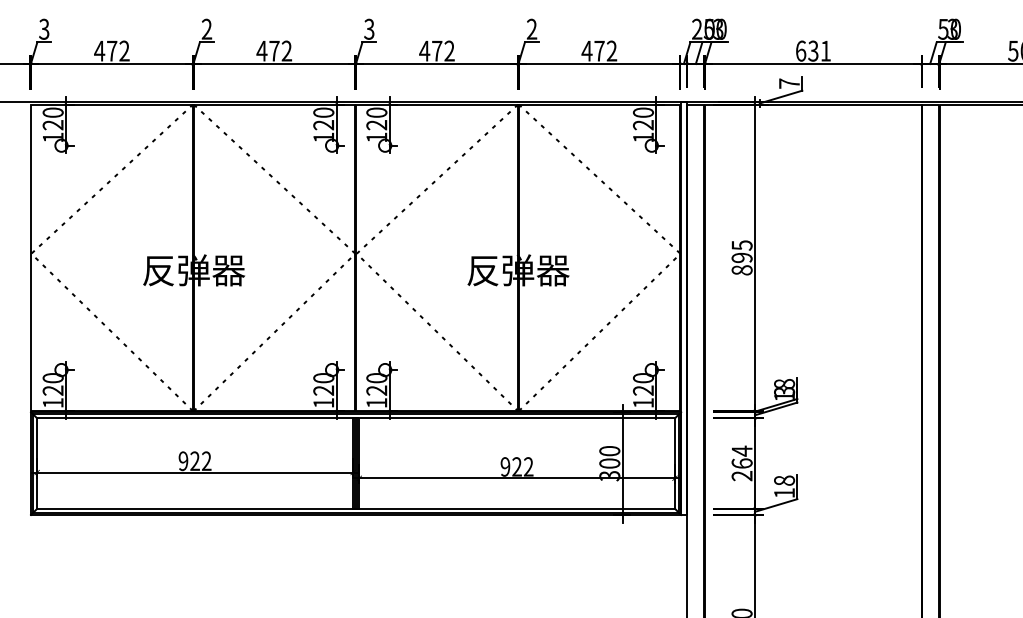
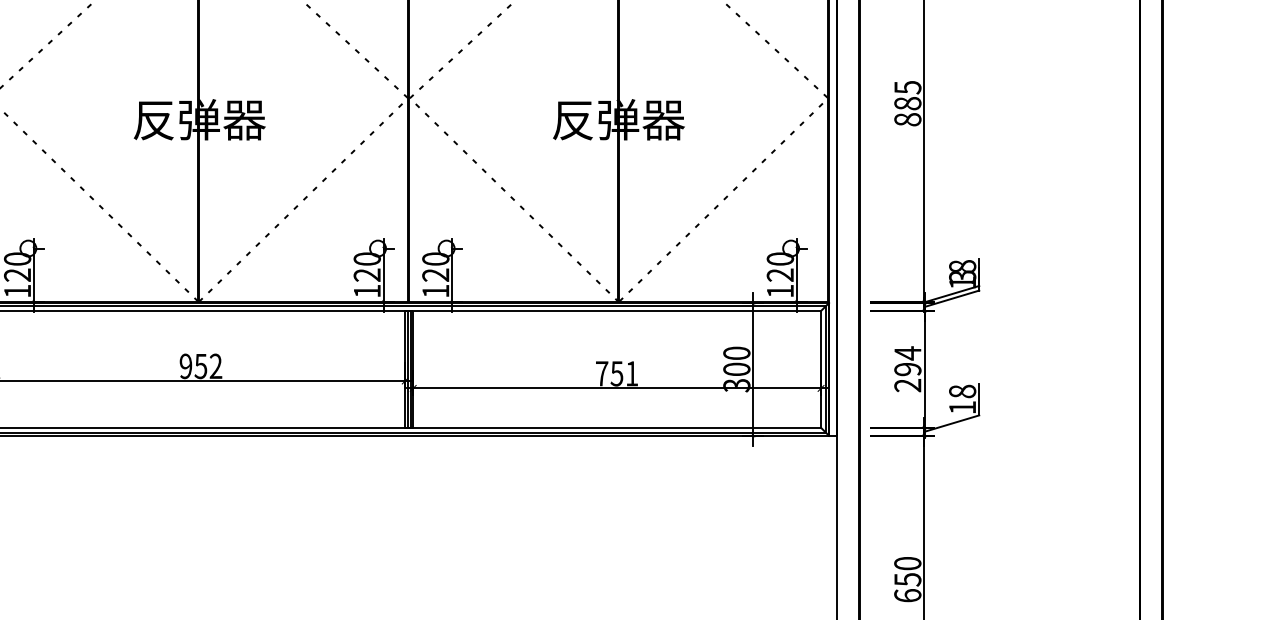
text: (741, 257) -> (907, 103), 895 -> 885
text: (194, 461) -> (200, 366), 922 -> 952
text: (741, 463) -> (907, 369), 264 -> 294
text: (516, 466) -> (616, 373), 922 -> 751

